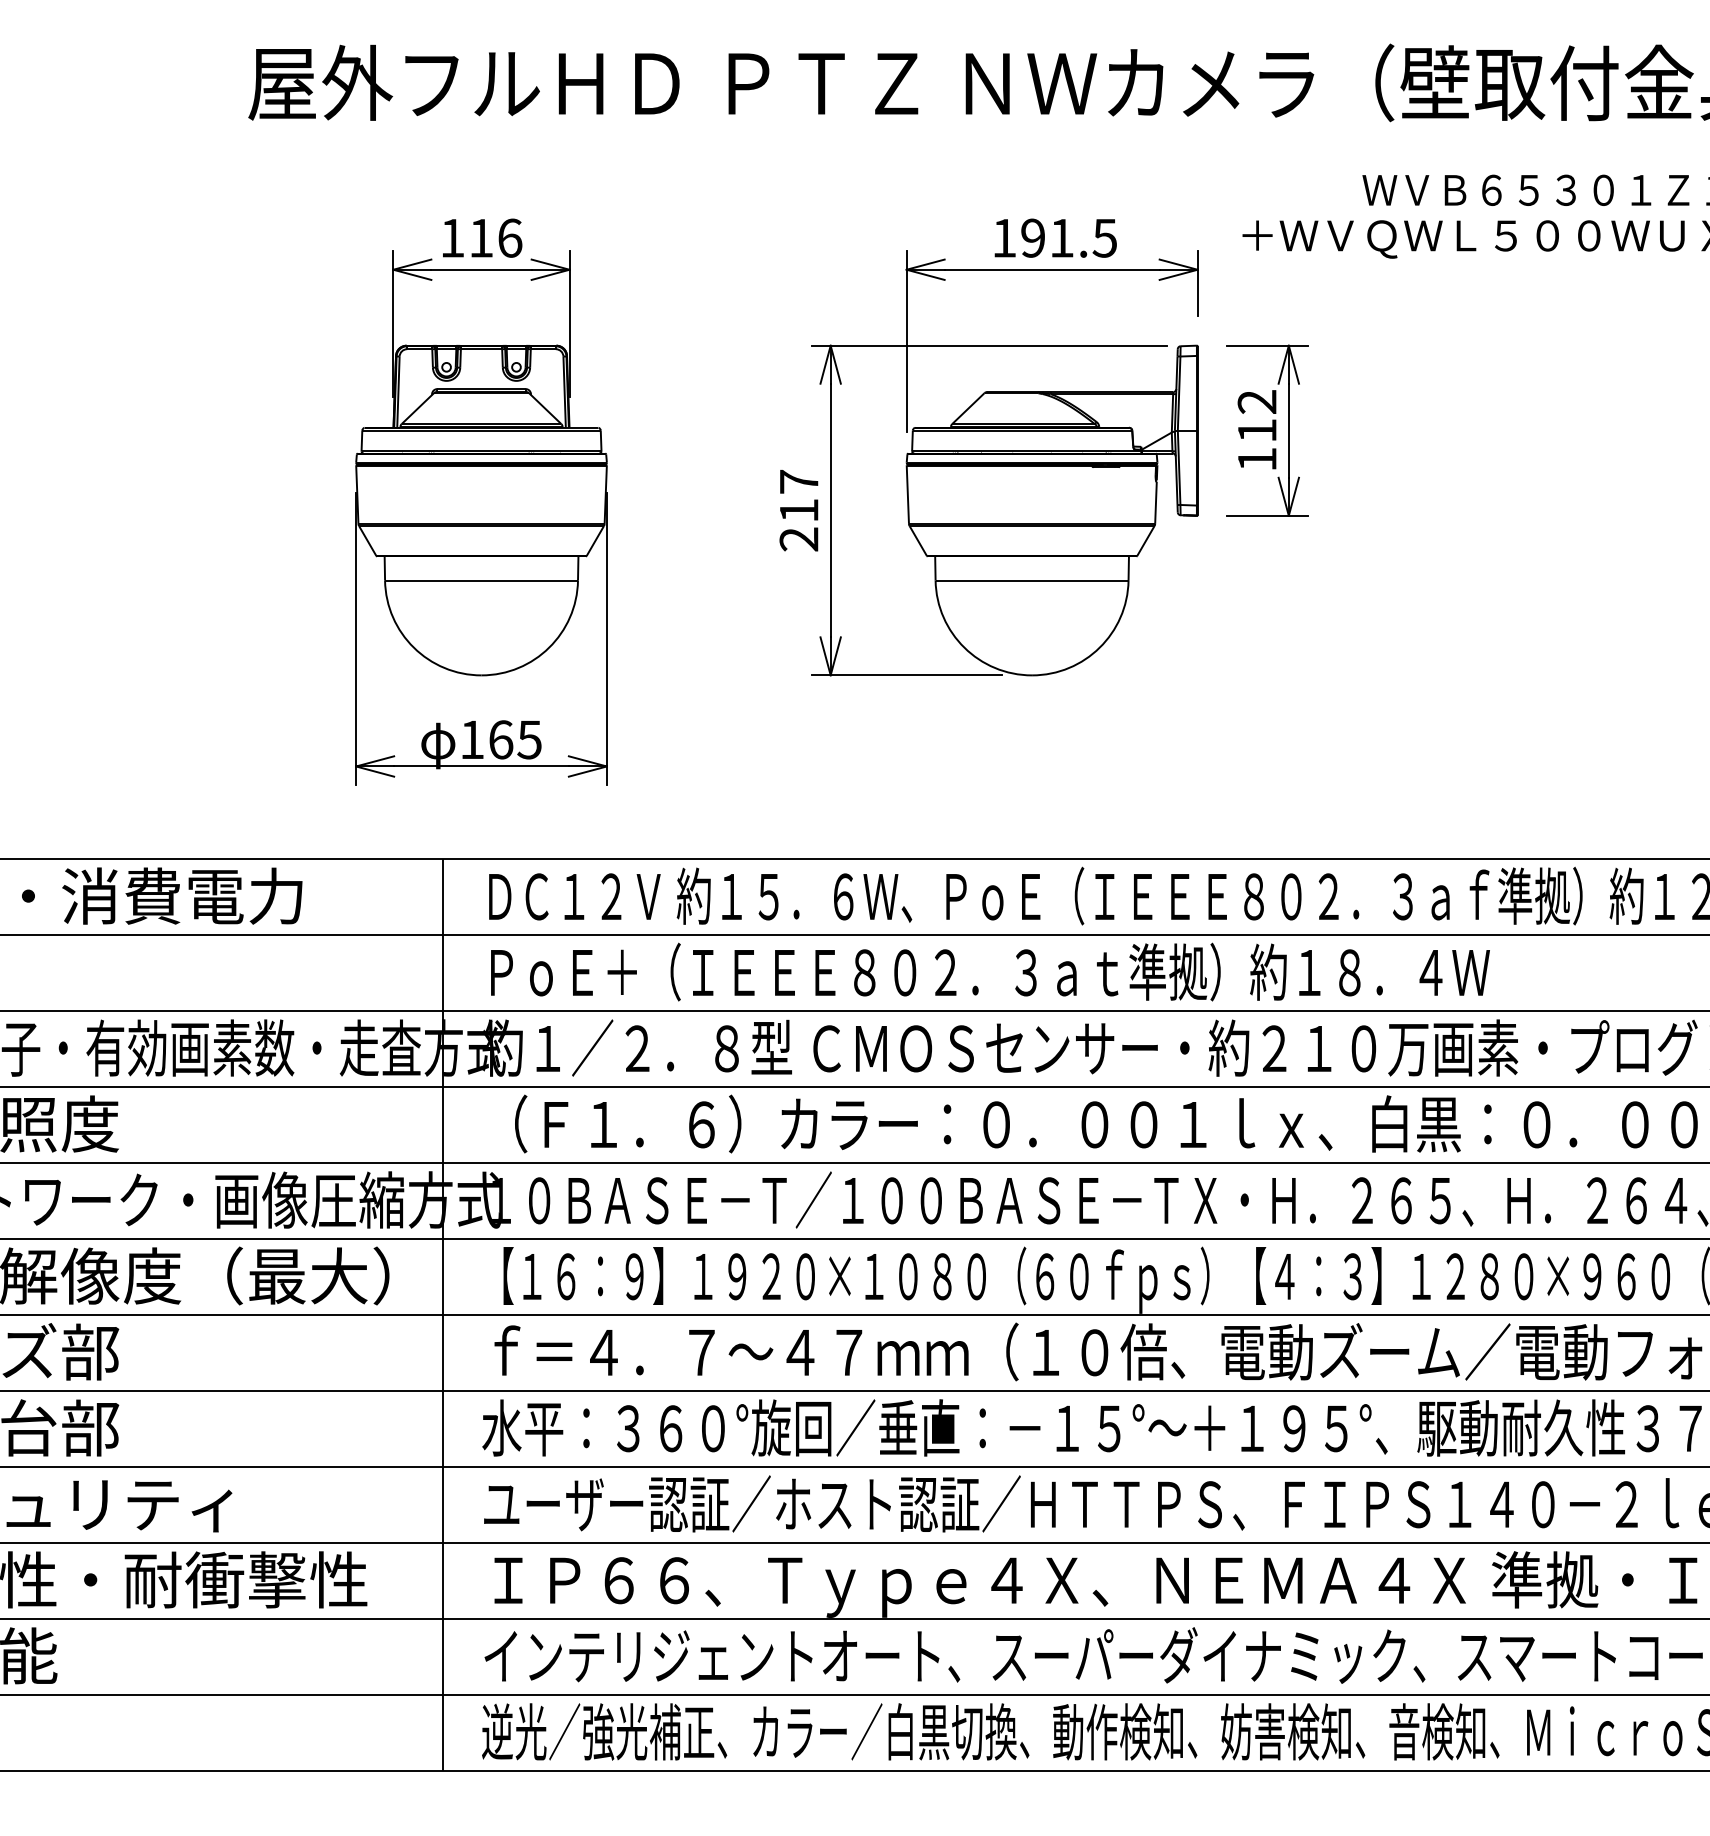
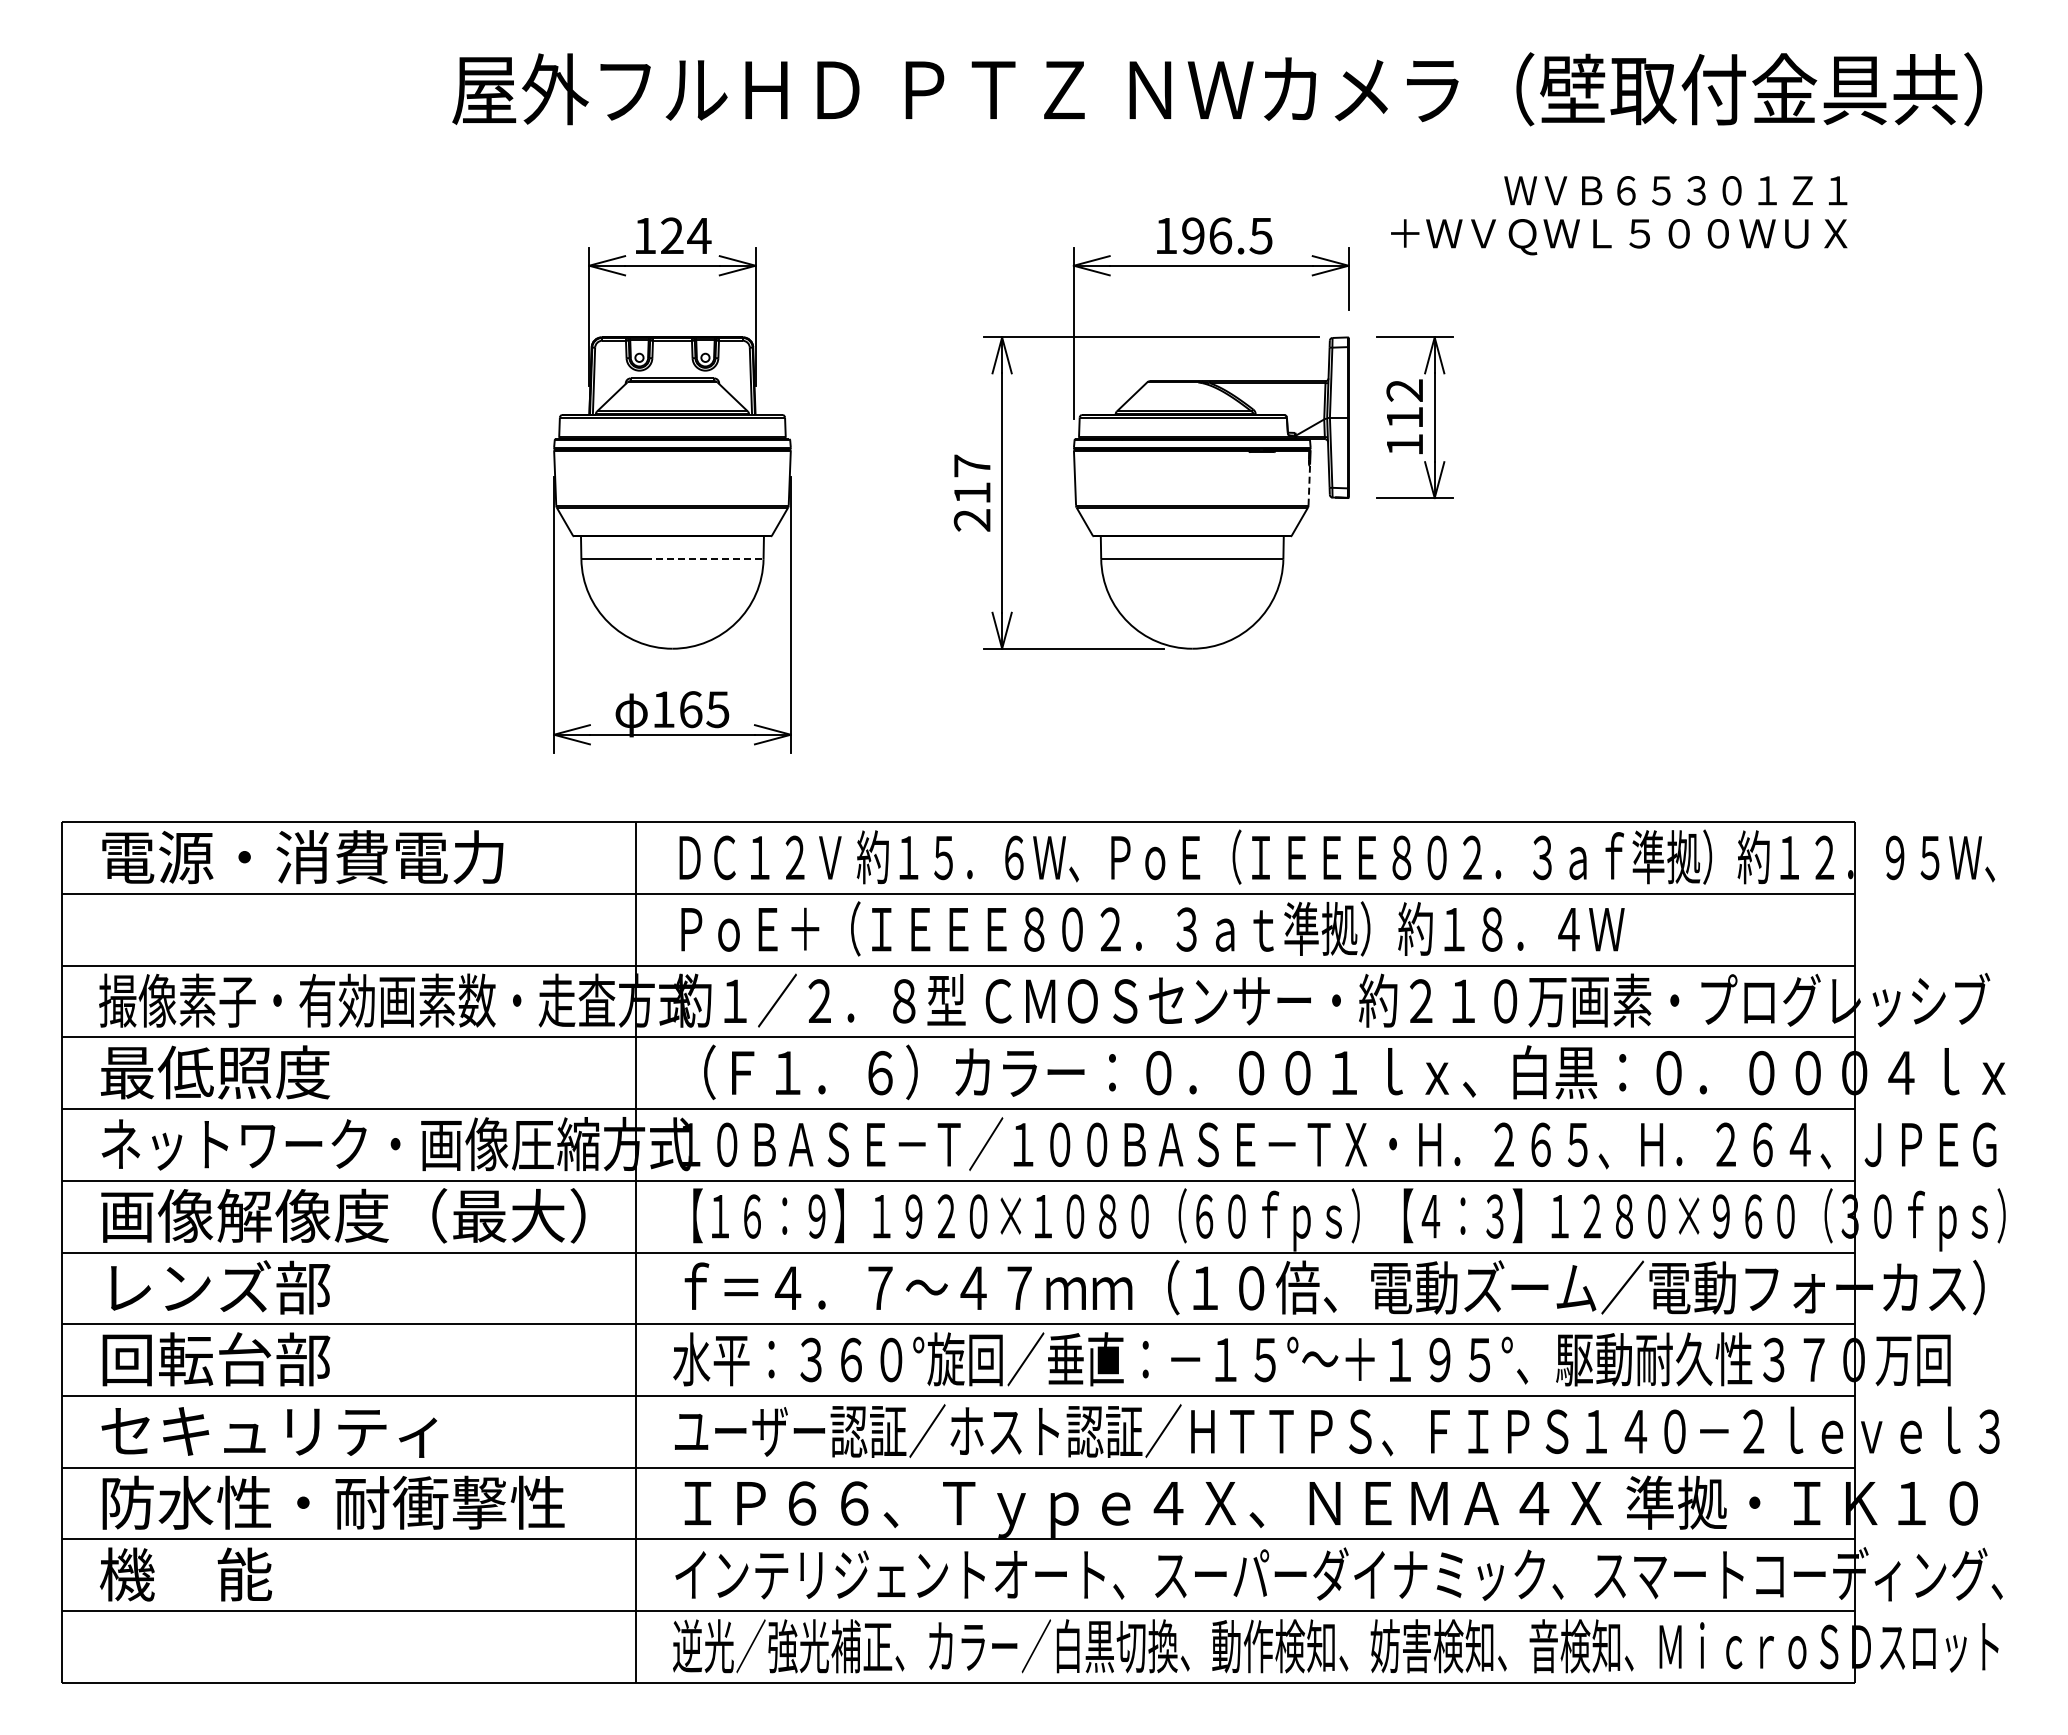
text: (496, 237) -> (686, 235), 116 -> 124
text: (1061, 237) -> (1220, 235), 191.5 -> 196.5
line: (1156, 502) -> (1309, 485), solid -> dashed
line: (515, 580) -> (704, 559), solid -> dashed

